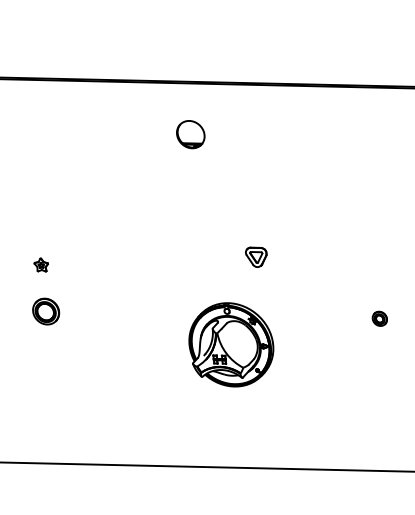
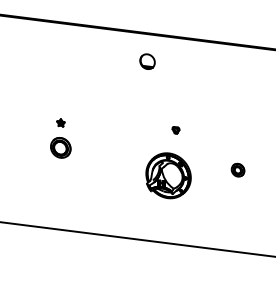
part: (255, 257) -> (175, 130), size x0.62
part: (45, 310) -> (60, 147), size x1.43
part: (378, 317) -> (237, 169), size x1.67
part: (231, 344) -> (168, 175), moved

